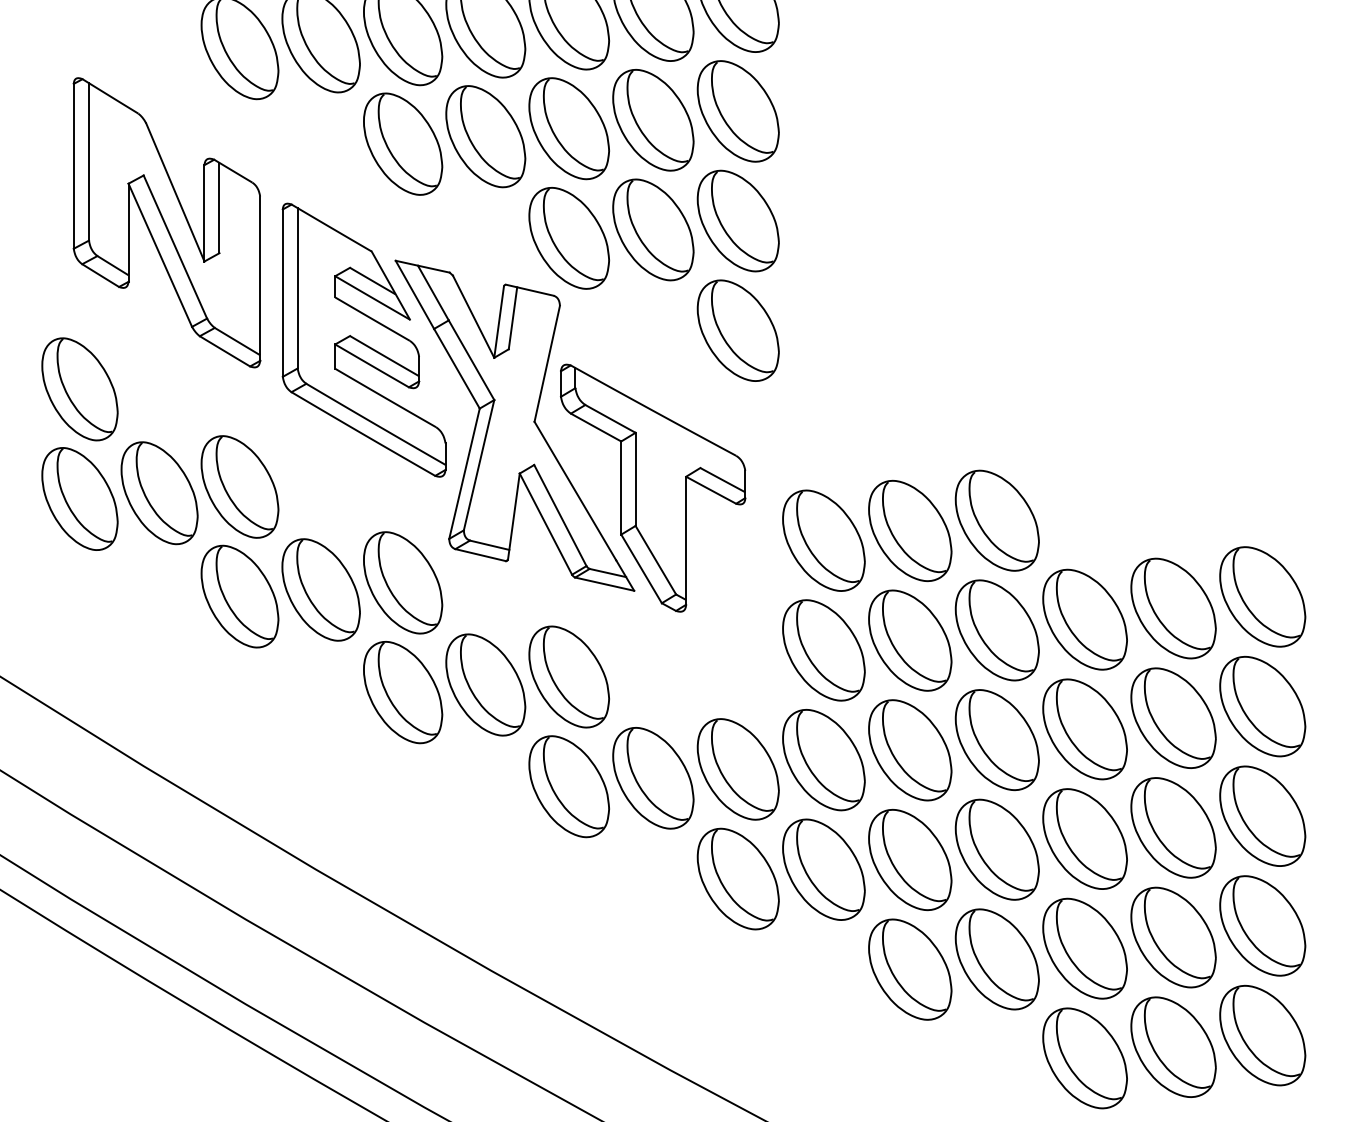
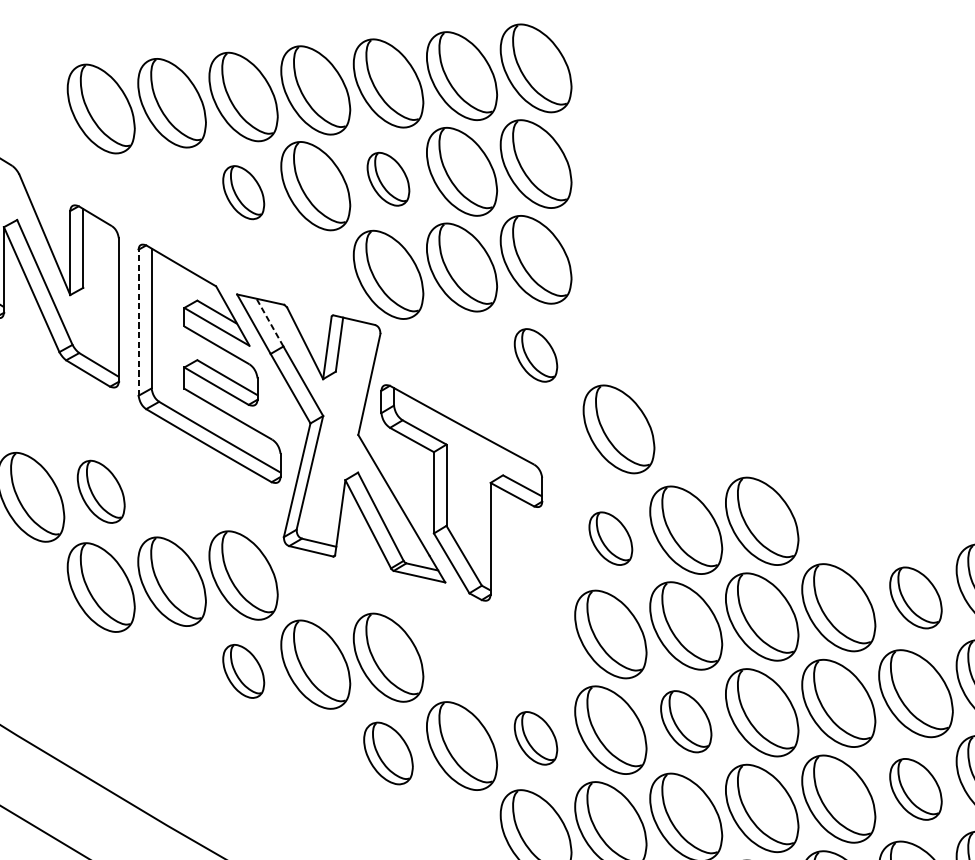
part: (568, 128) -> (387, 179), size x0.6
part: (403, 143) -> (243, 192), size x0.6
line: (433, 292) -> (270, 322), solid -> dashed
line: (282, 293) -> (138, 323), solid -> dashed
part: (737, 330) -> (535, 355), size x0.6
part: (832, 415) -> (618, 429), added
part: (239, 486) -> (100, 491), size x0.7
part: (823, 540) -> (610, 538), size x0.6
part: (1173, 608) -> (915, 597), size x0.7
part: (403, 692) -> (243, 671), size x0.6
part: (910, 750) -> (686, 721), size x0.7
part: (737, 769) -> (535, 738), size x0.6
part: (568, 786) -> (387, 753), size x0.7
part: (1173, 827) -> (915, 789), size x0.7

